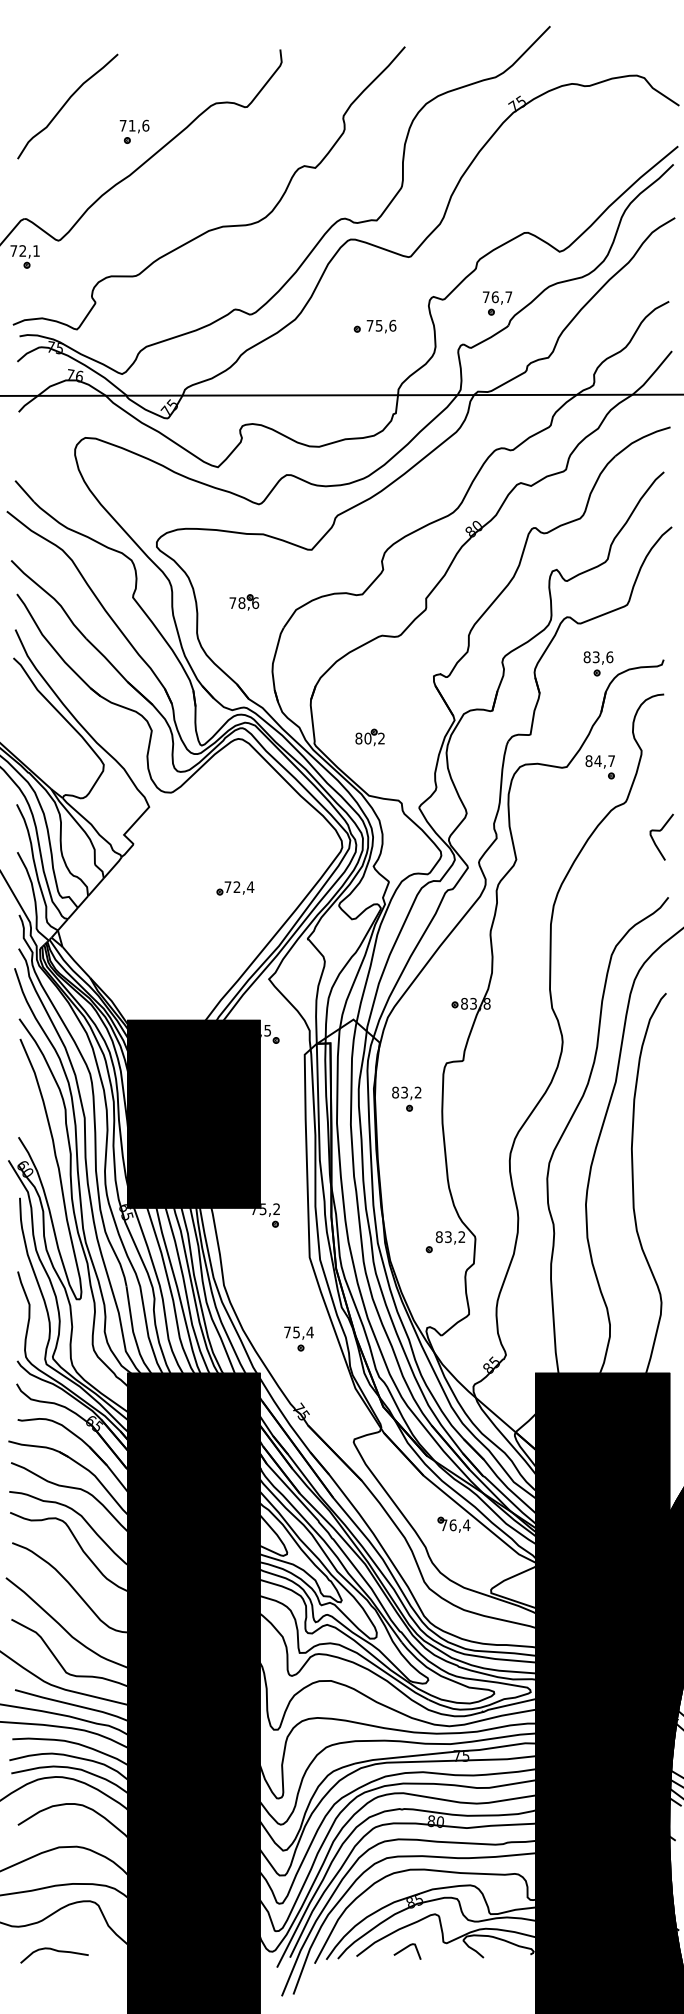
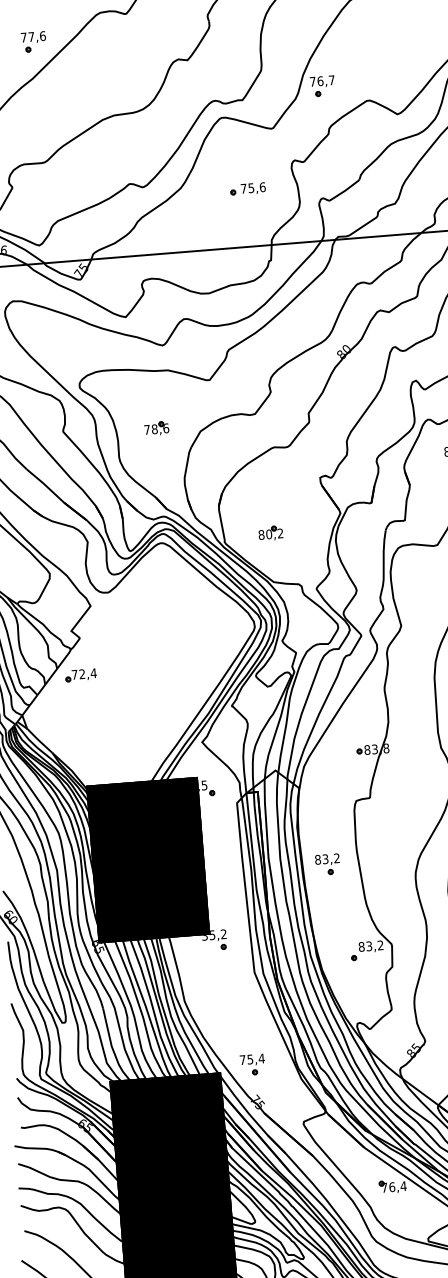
text: (132, 125) -> (31, 36), 71,6 -> 77,6
part: (497, 303) -> (322, 86), moved
part: (235, 888) -> (81, 675), moved
part: (406, 1098) -> (327, 864), moved
text: (253, 1211) -> (204, 937), 75,2 -> 35,2
part: (298, 1338) -> (252, 1064), moved

